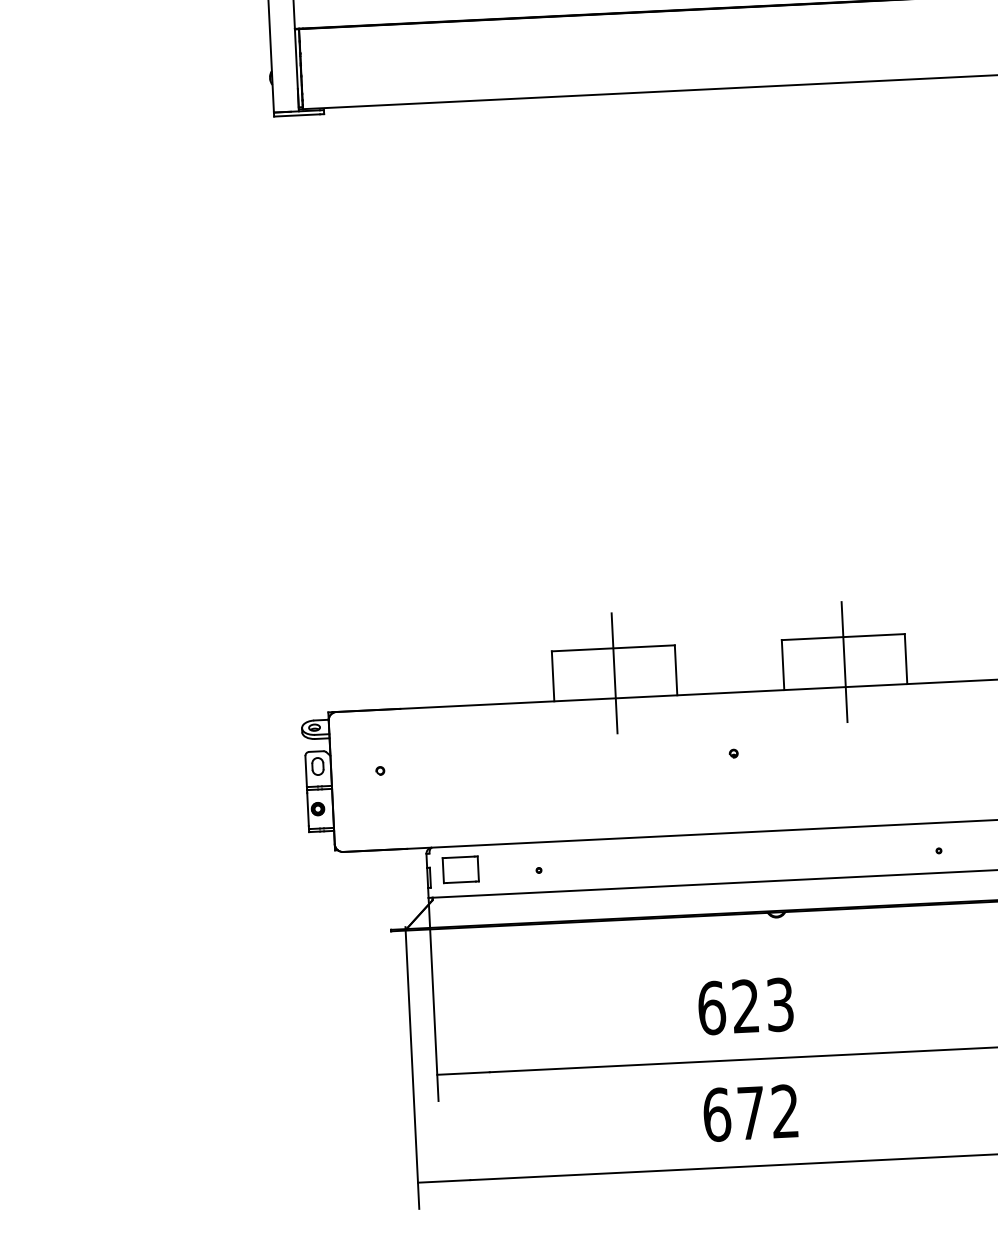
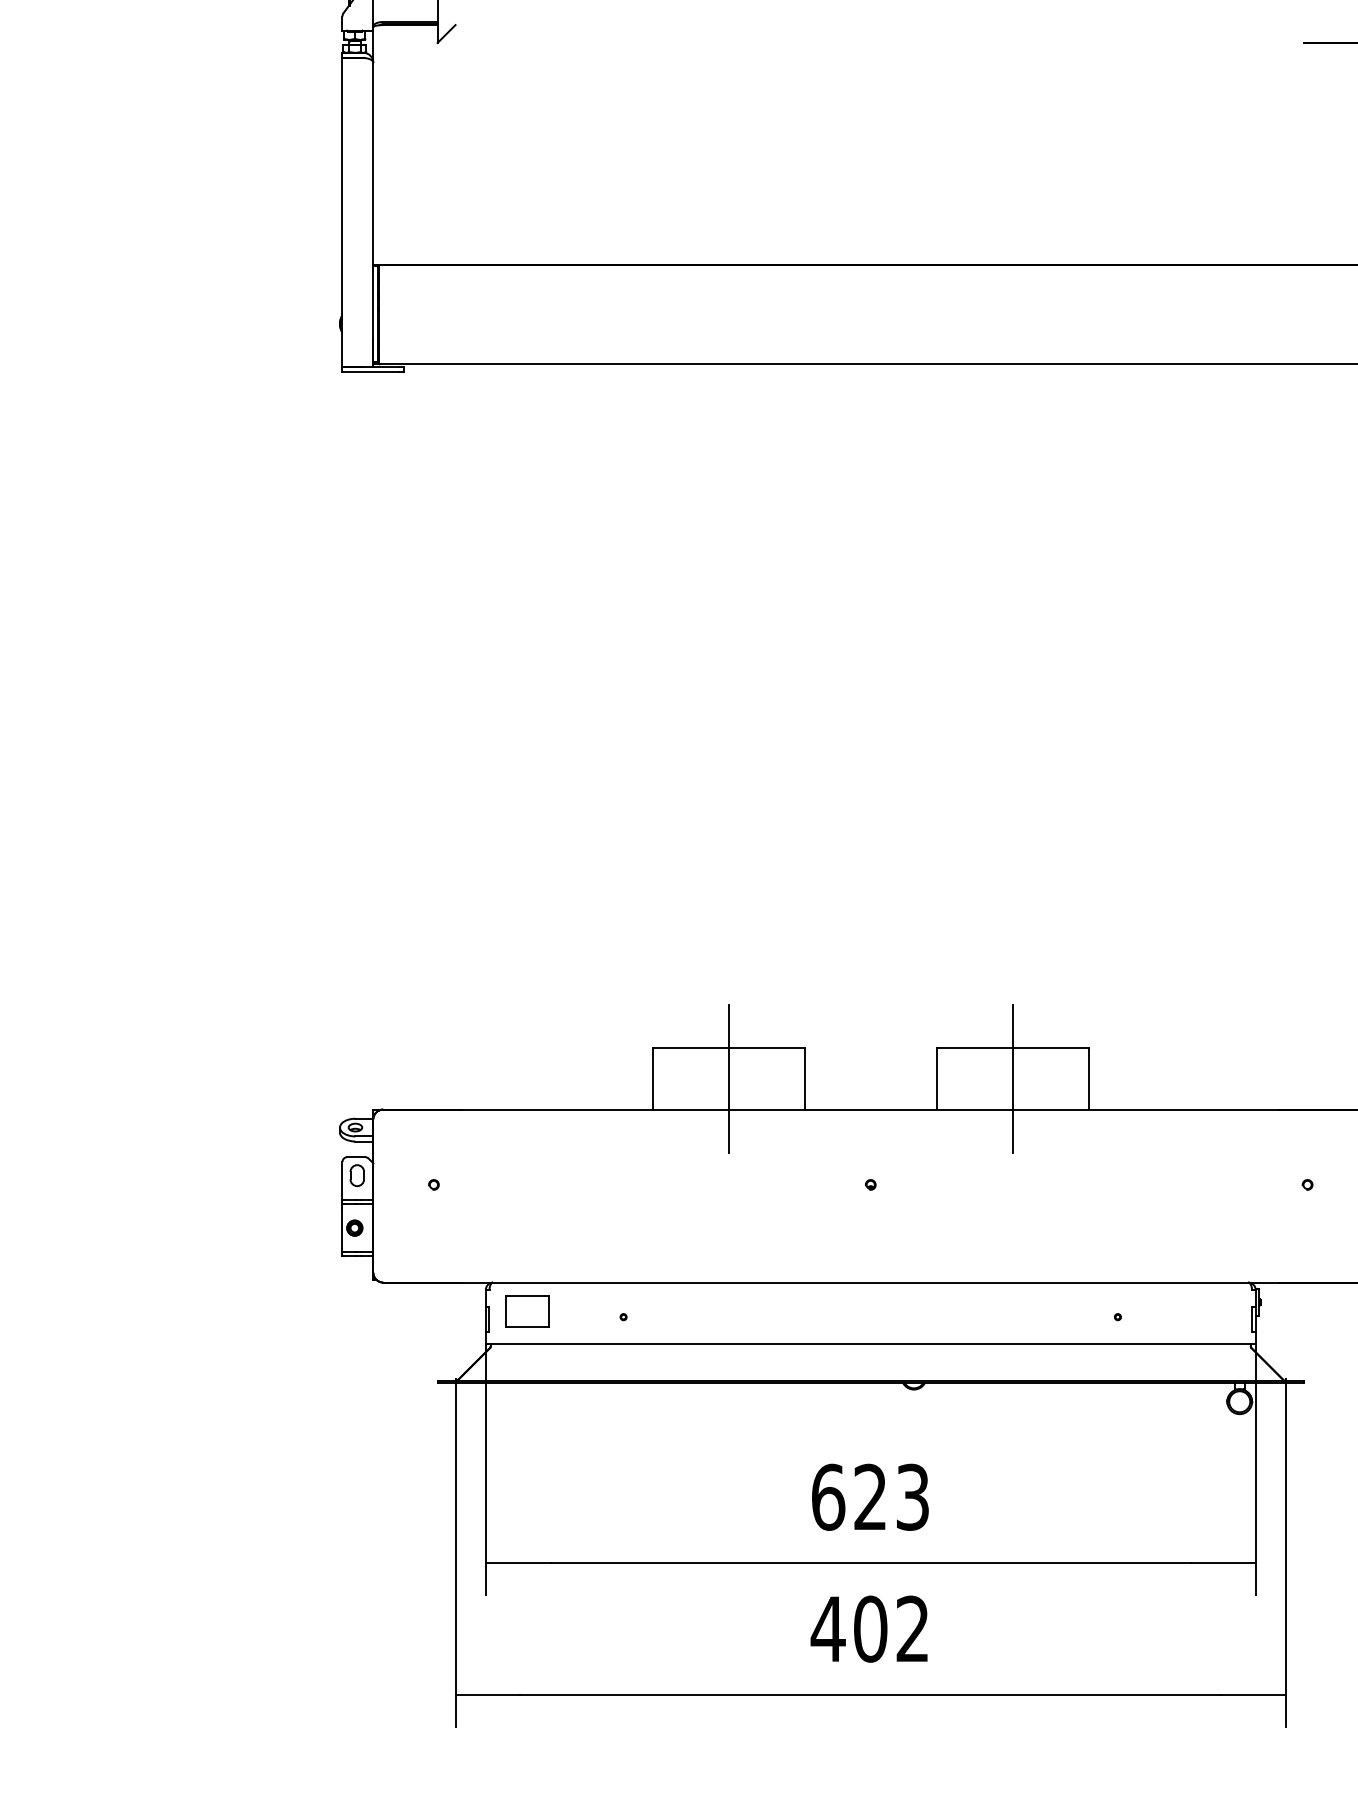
text: (733, 1113) -> (848, 1628), 672 -> 402

